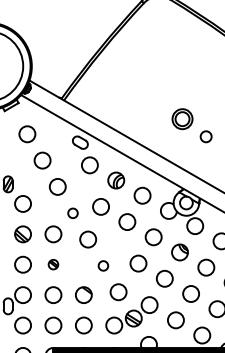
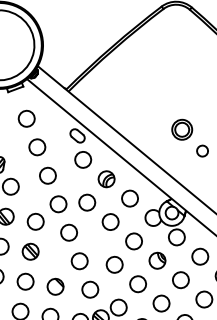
circle: (72, 213) -> (58, 204), size x1.67
part: (53, 264) -> (30, 251), size x1.67
circle: (103, 265) -> (79, 260), size x1.67

